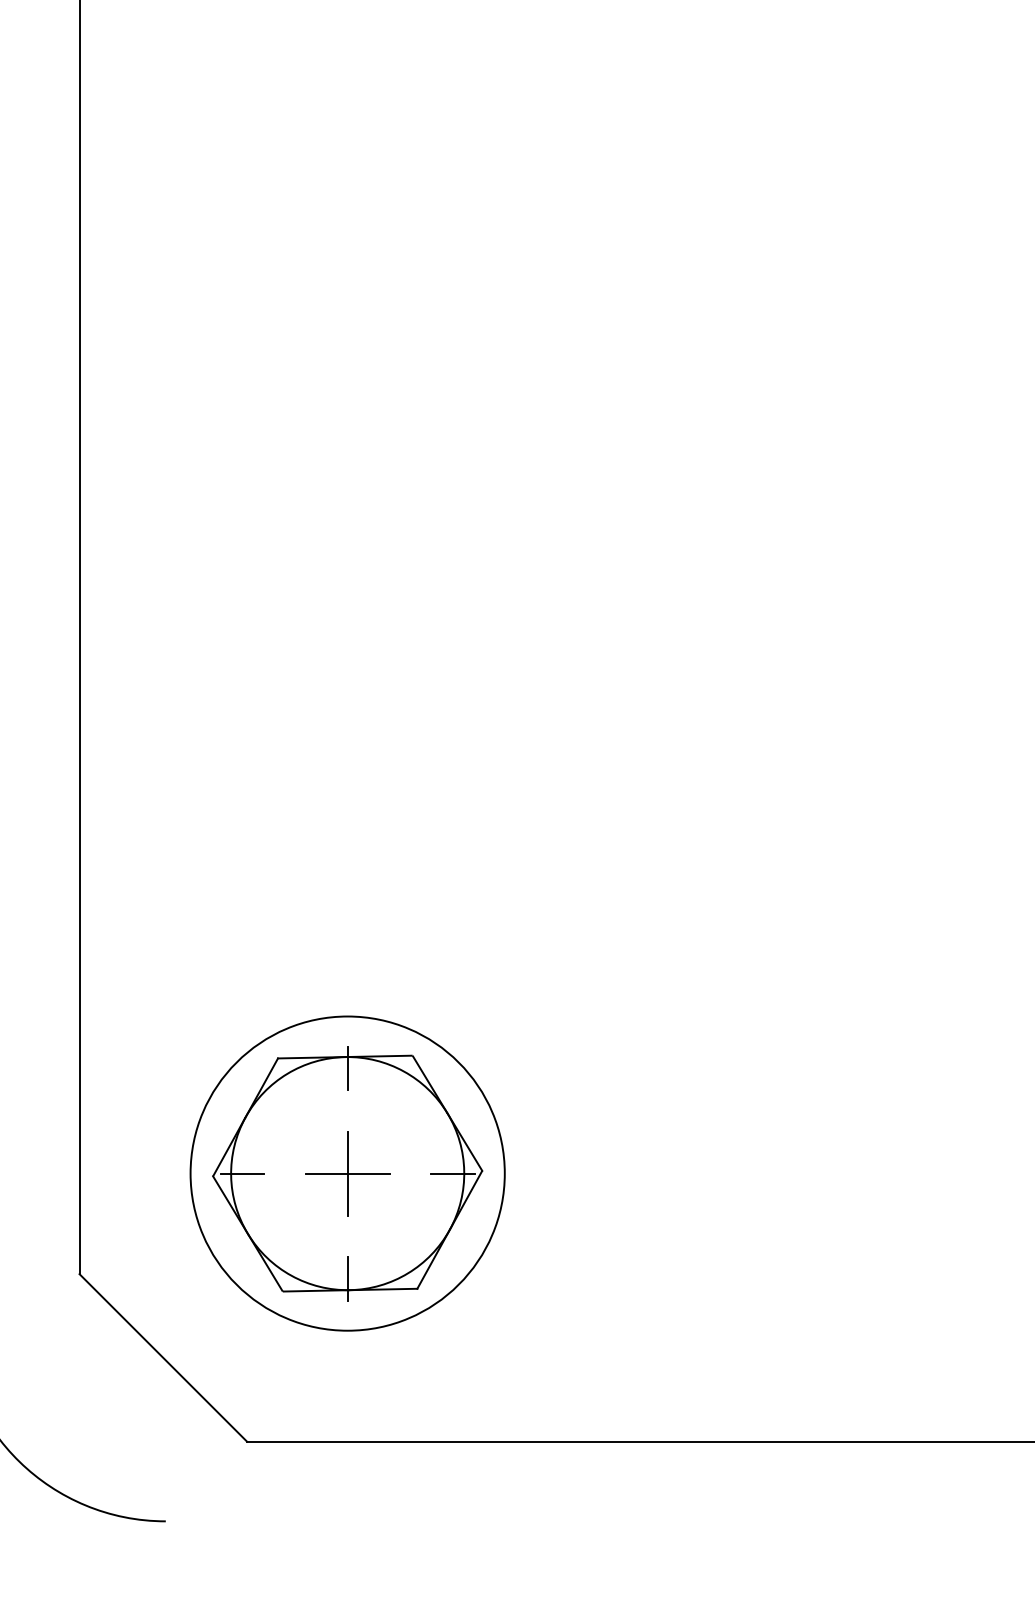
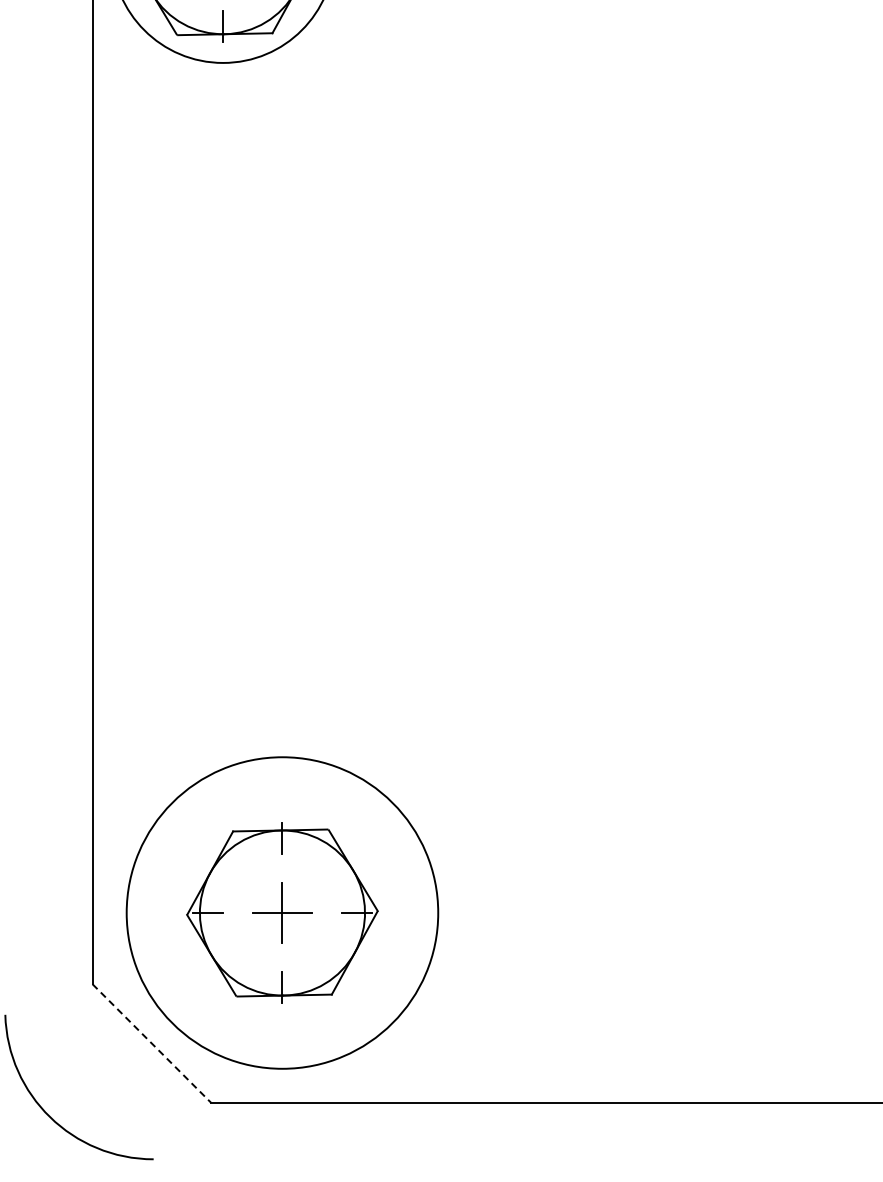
circle: (347, 1172) -> (282, 912), size x1.4
line: (162, 1357) -> (151, 1043), solid -> dashed

